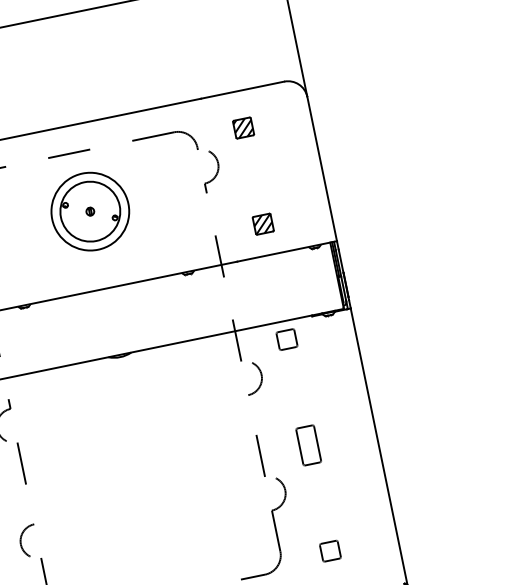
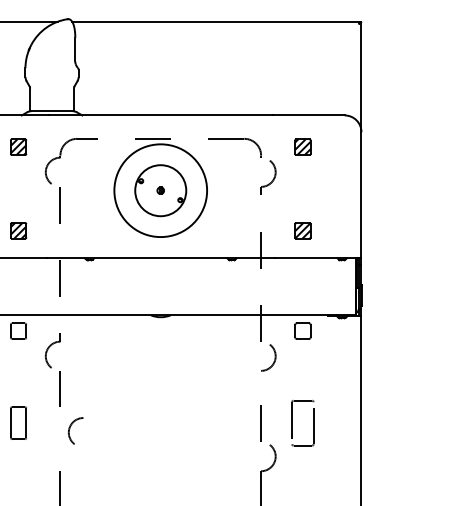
circle: (90, 211) -> (160, 190), size x1.4
part: (308, 444) -> (302, 422), size x1.4
arc: (22, 540) -> (70, 429), moved

